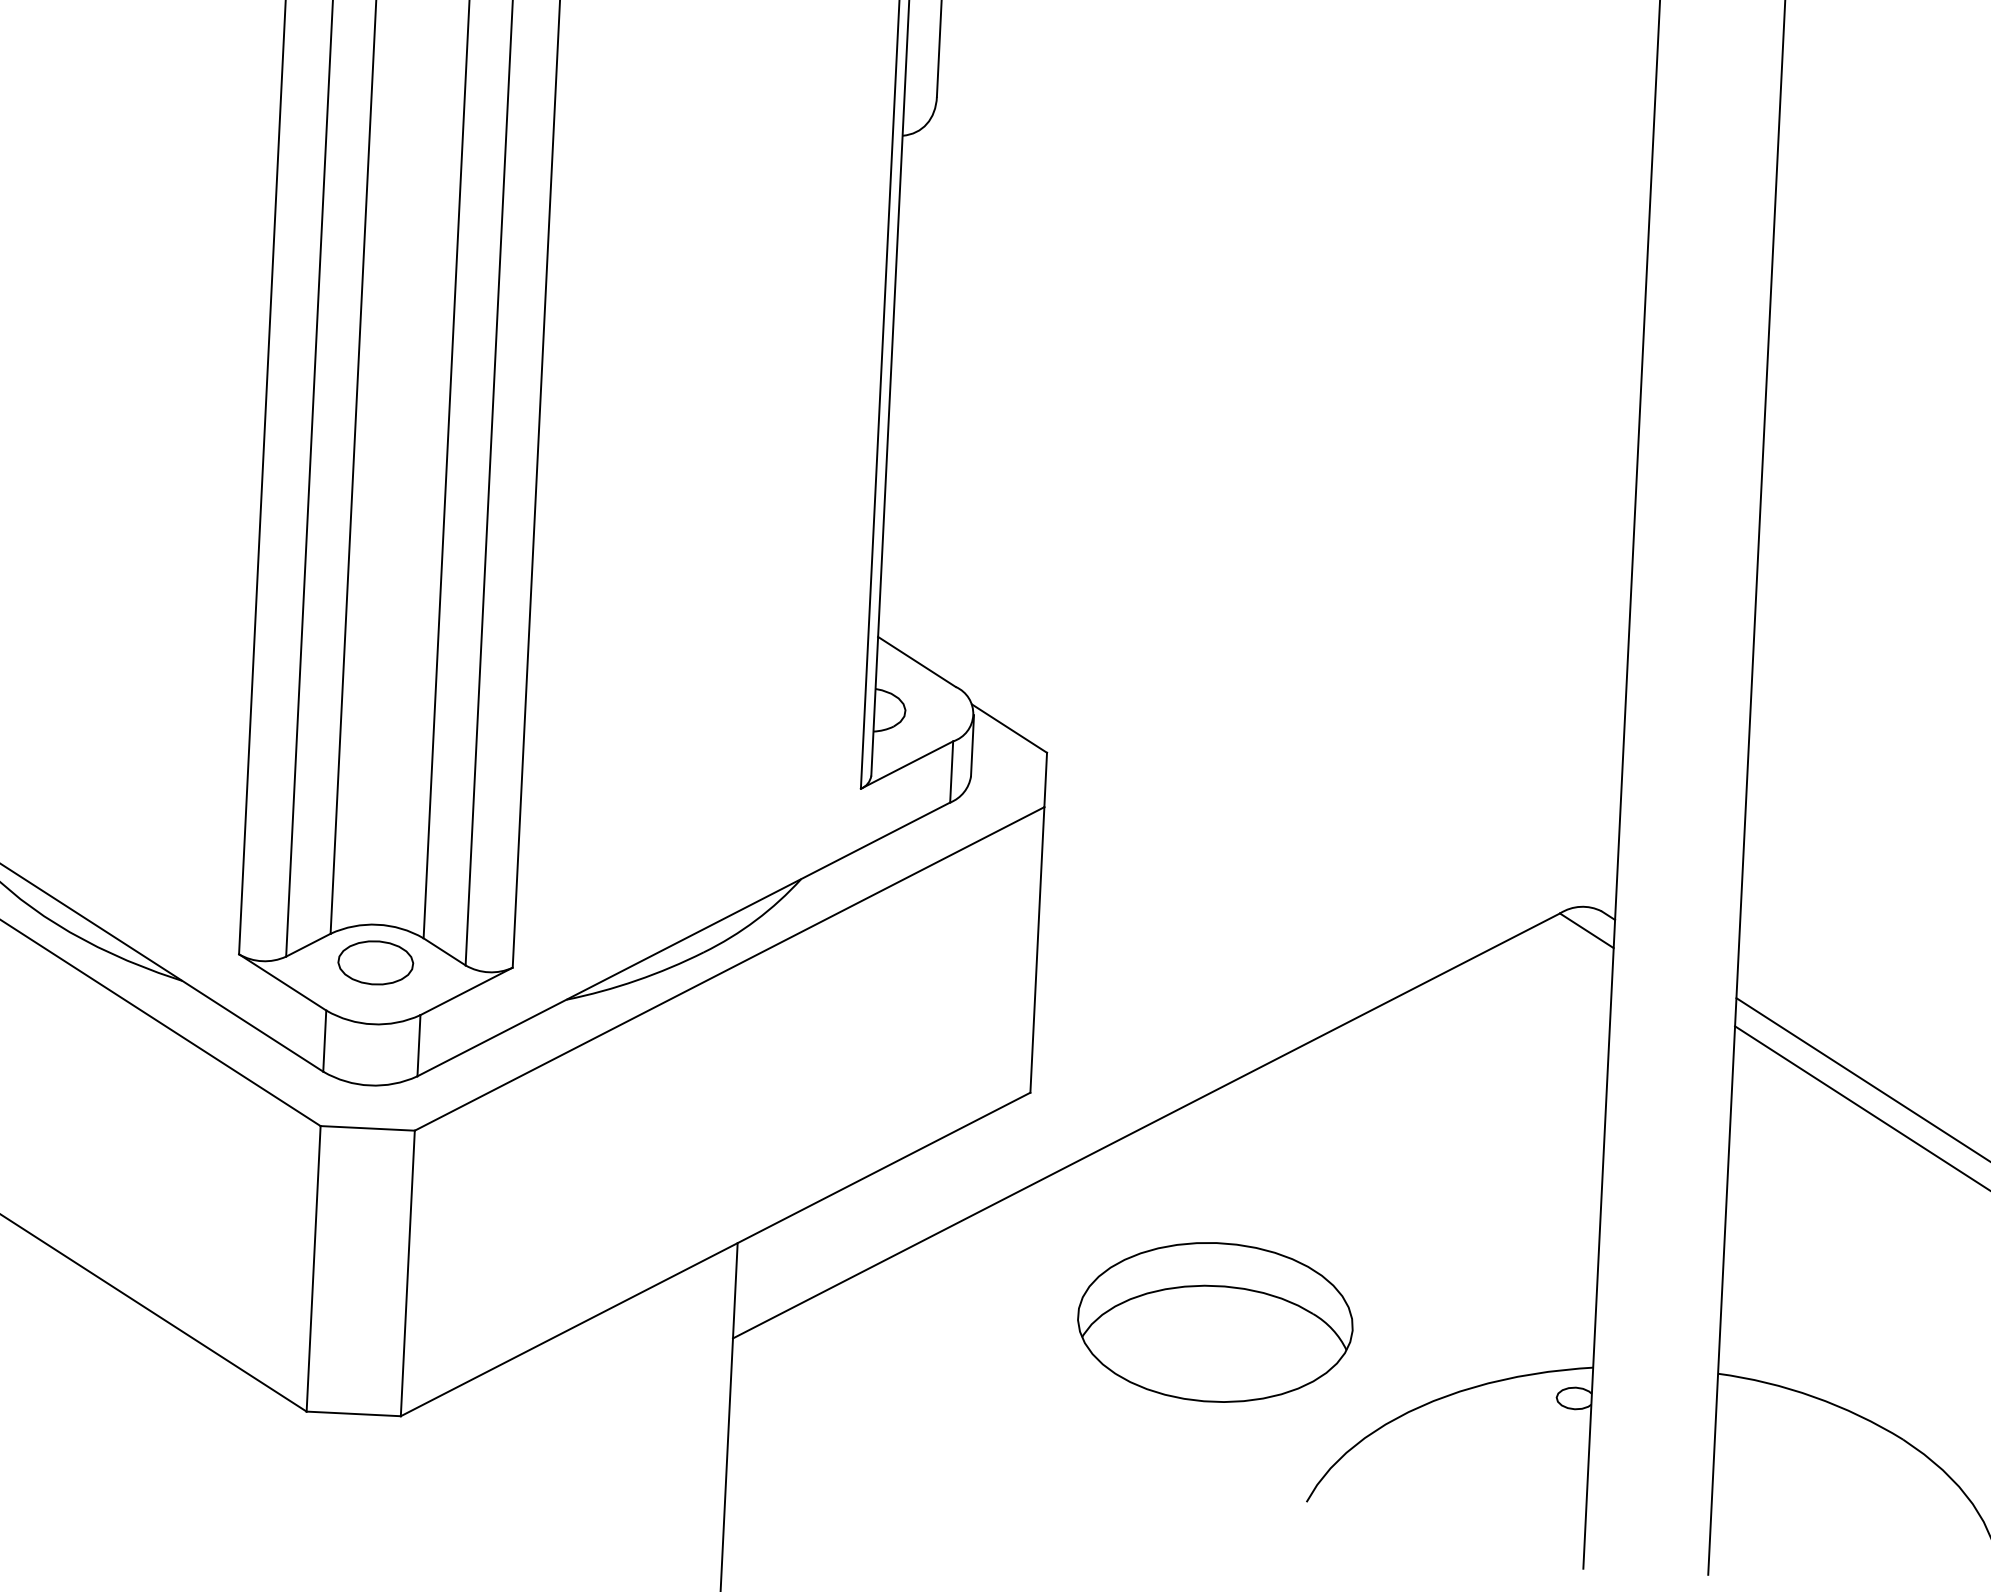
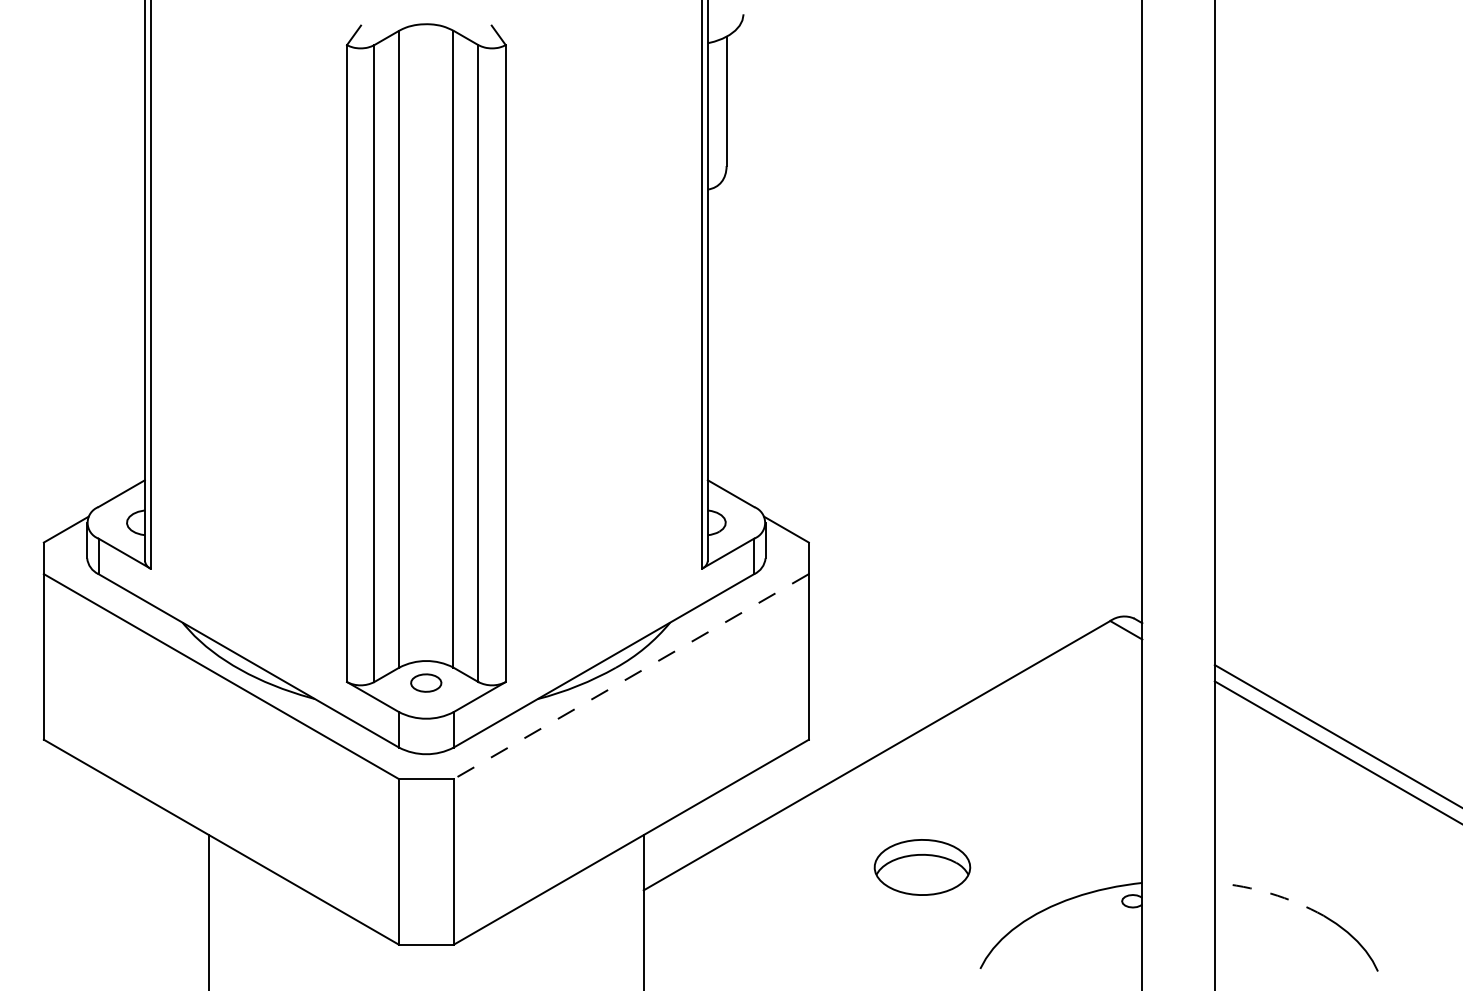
part: (374, 961) -> (425, 682), size x0.7
line: (728, 968) -> (630, 676), solid -> dashed
part: (1215, 1322) -> (922, 867), size x0.6
arc: (1813, 1396) -> (1270, 893), solid -> dashed

